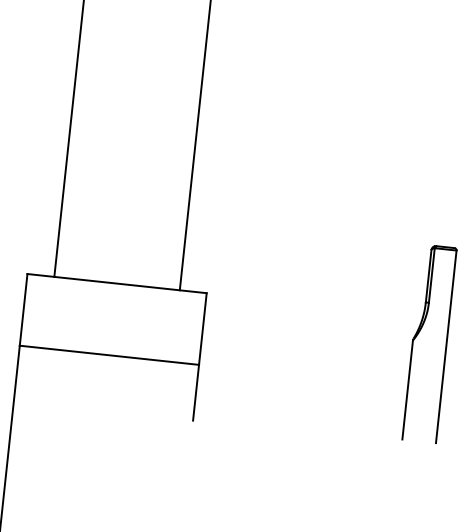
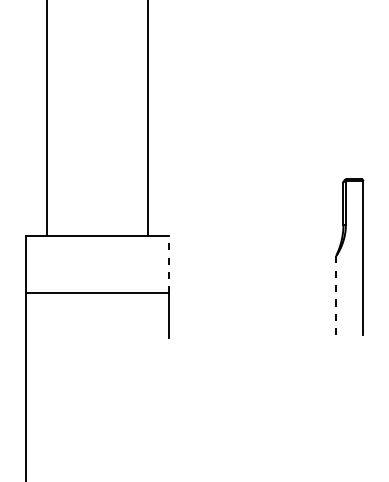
line: (203, 328) -> (169, 264), solid -> dashed
line: (407, 389) -> (336, 295), solid -> dashed

